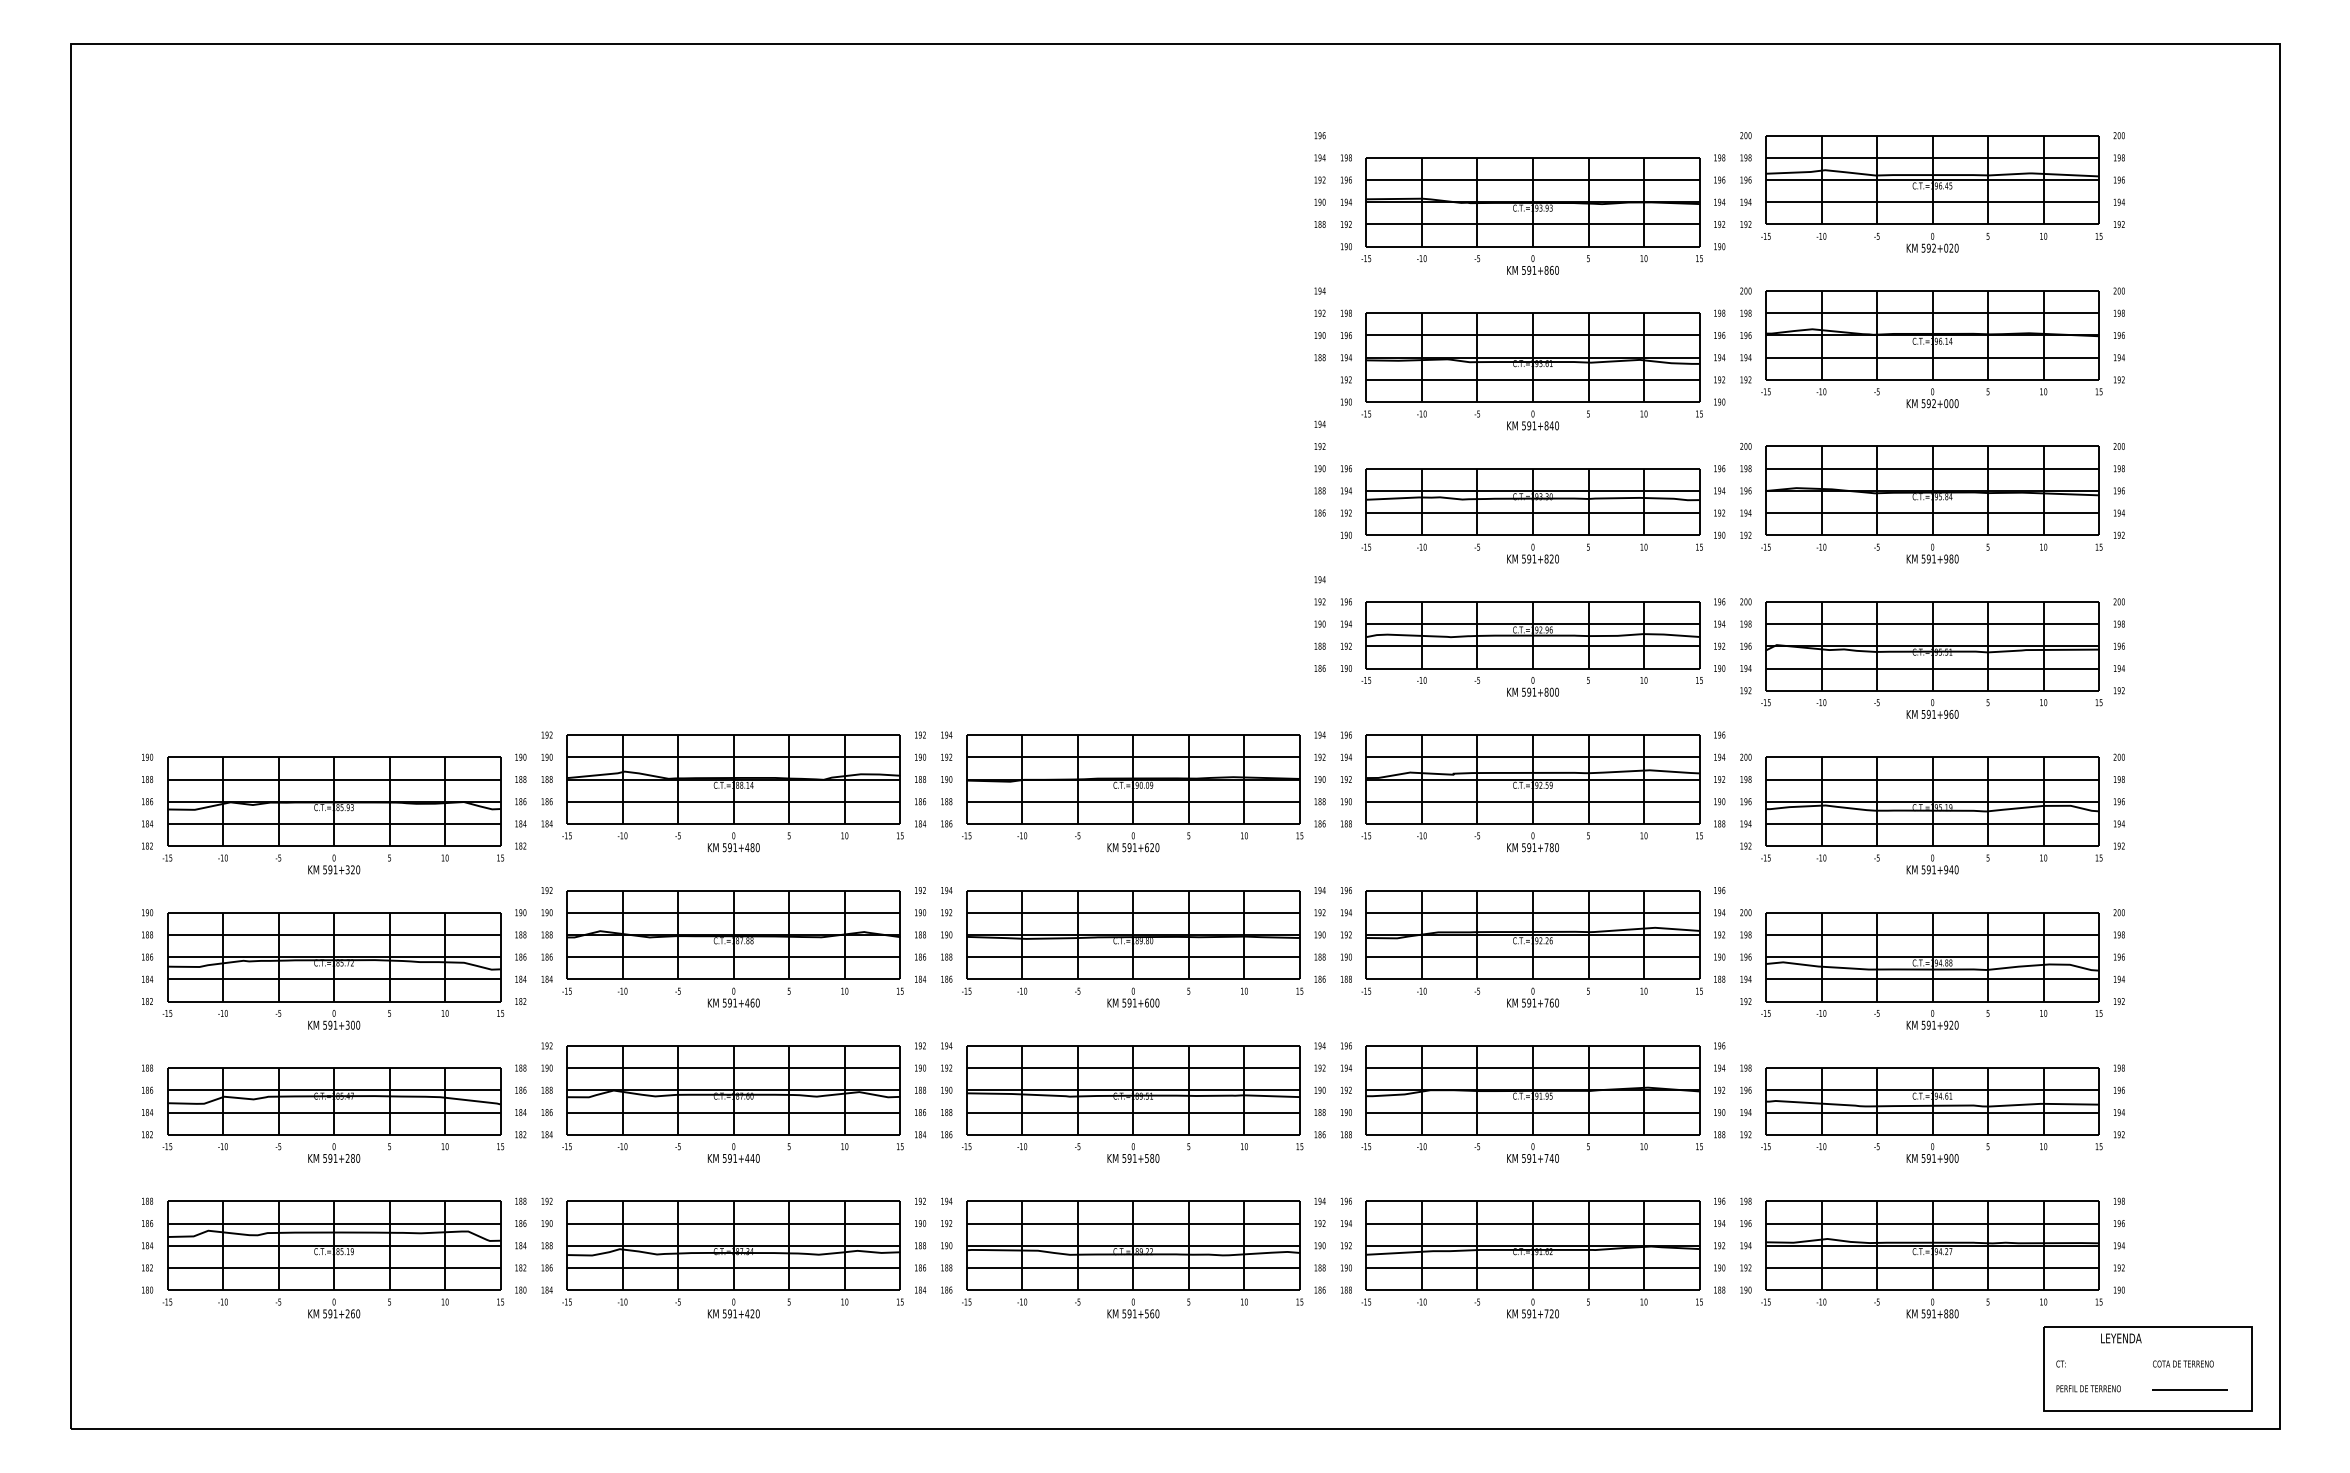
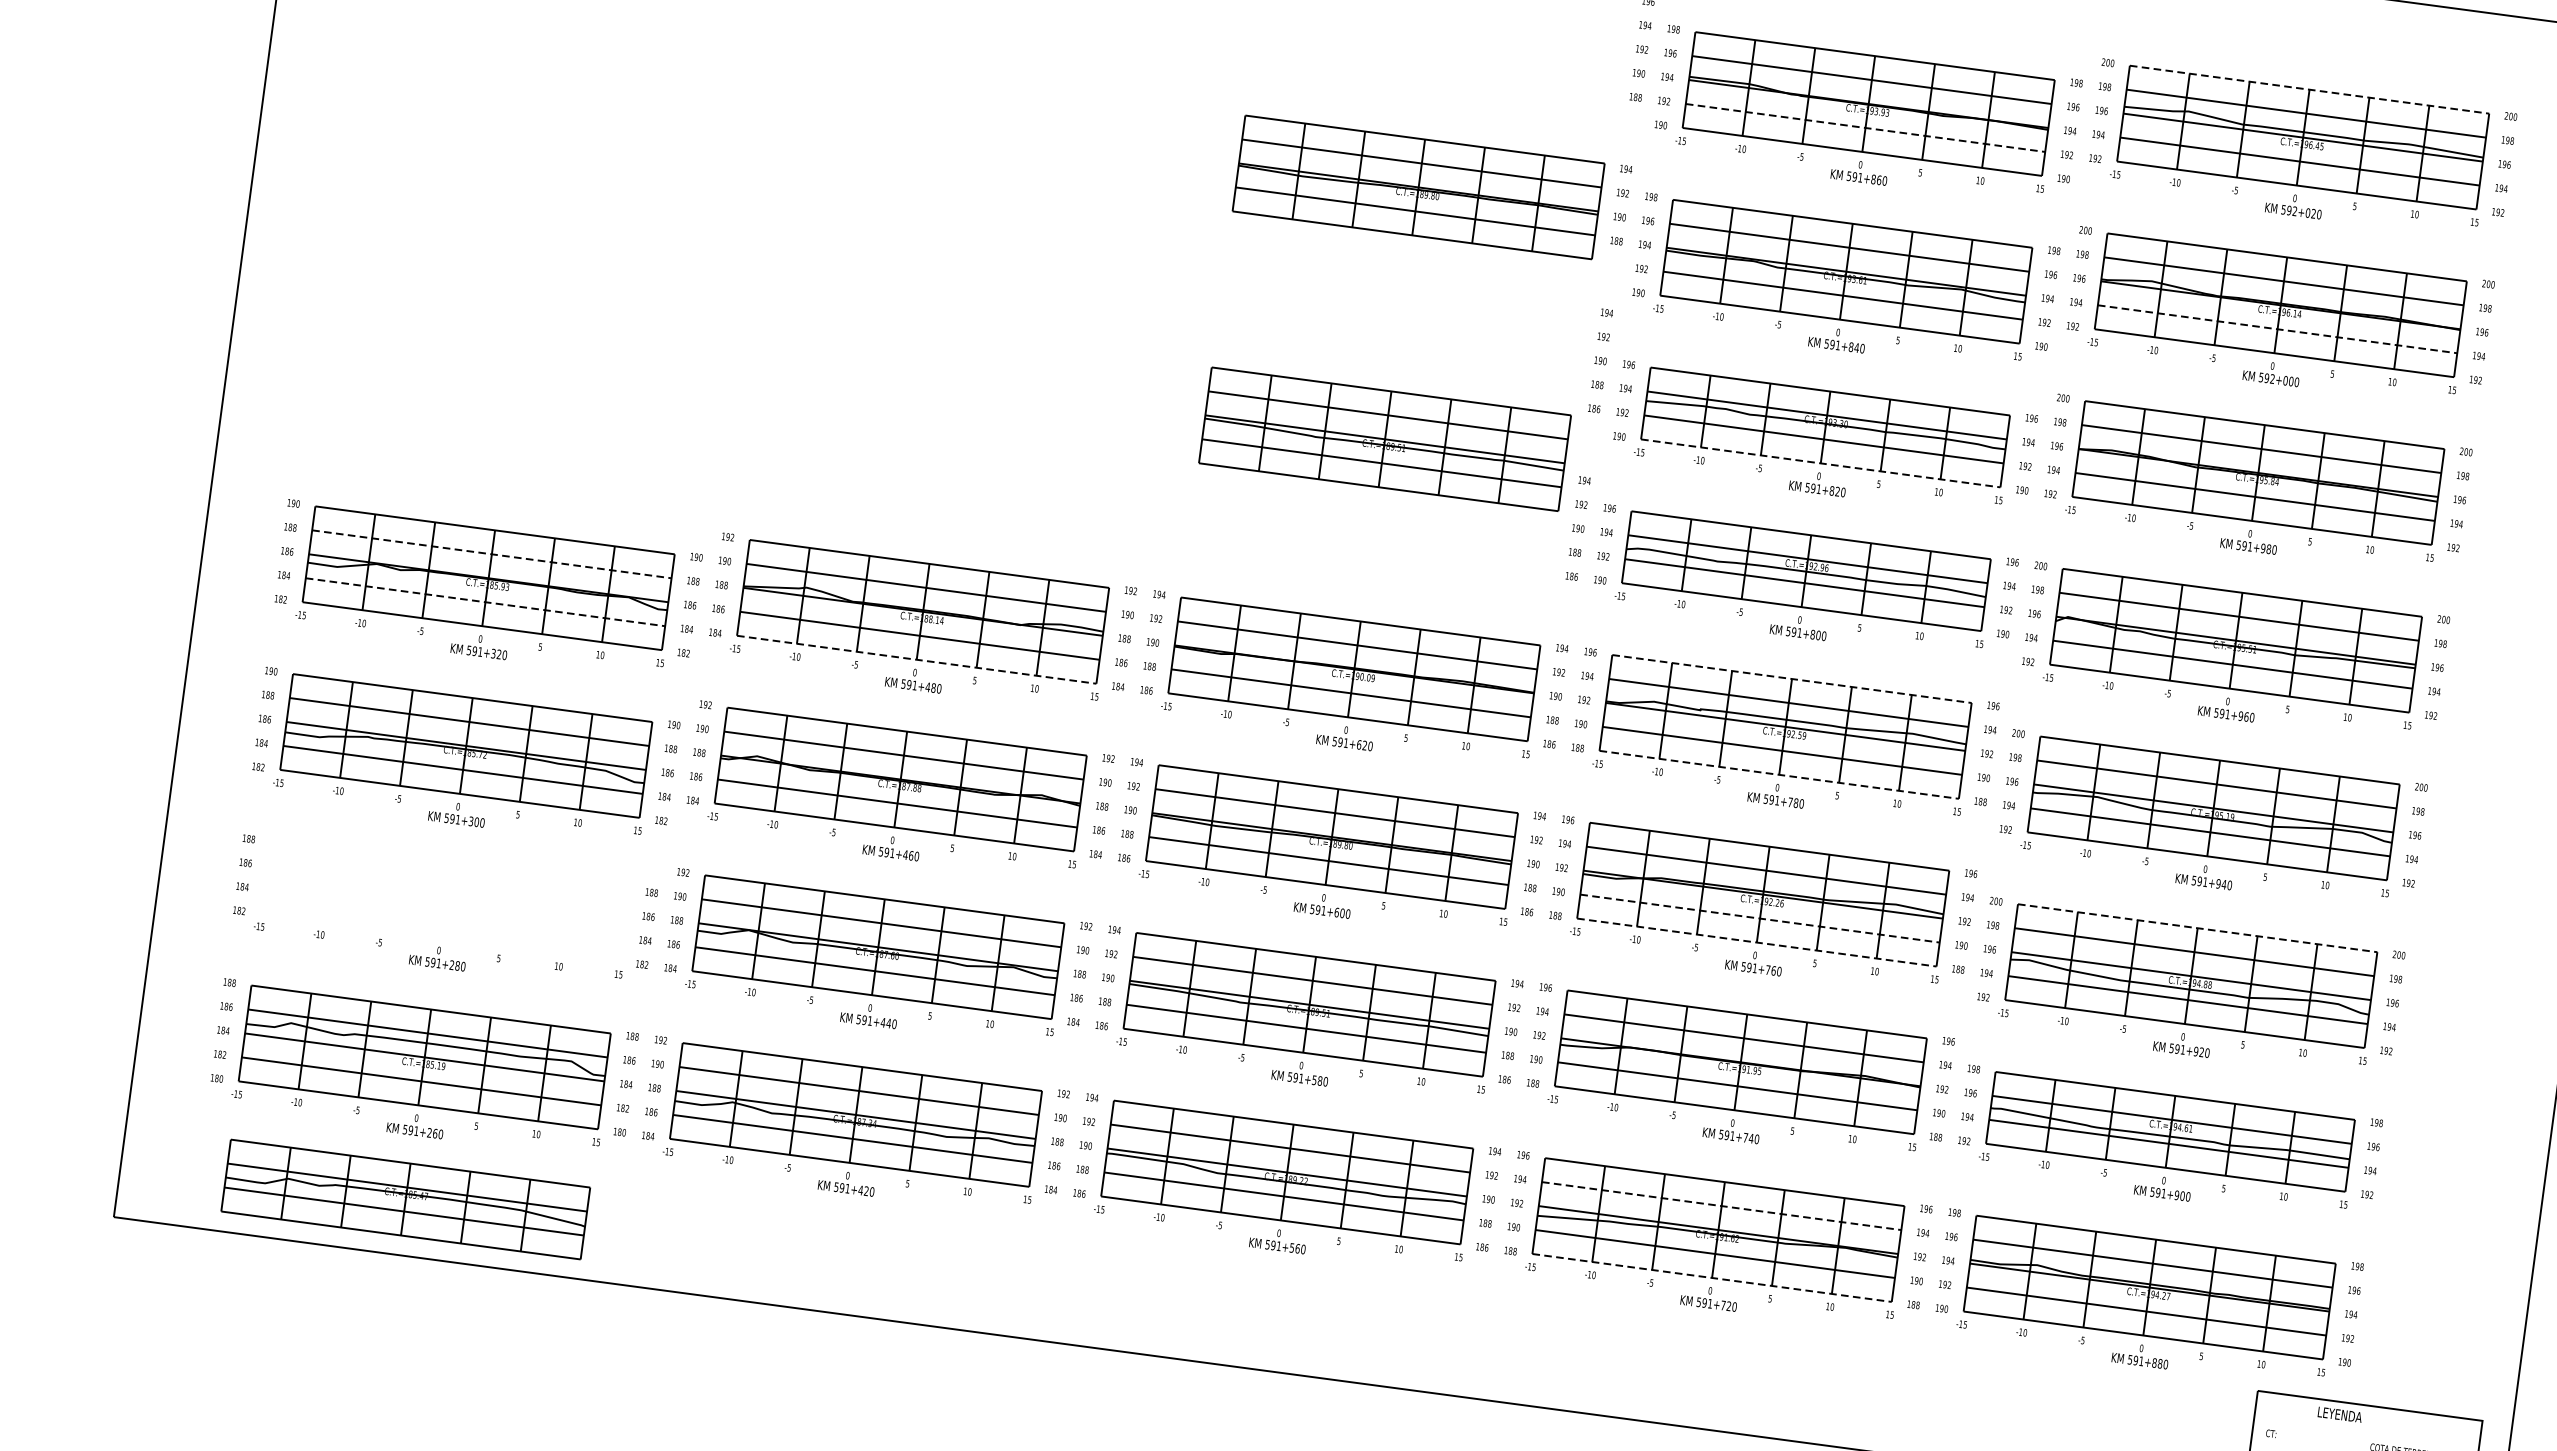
line: (1932, 135) -> (2309, 89), solid -> dashed
line: (1532, 224) -> (1864, 127), solid -> dashed
part: (1133, 332) -> (1418, 187), added
line: (1932, 357) -> (2277, 329), solid -> dashed
line: (1532, 535) -> (1820, 463), solid -> dashed
part: (1133, 566) -> (1385, 439), added
line: (1532, 735) -> (1791, 679), solid -> dashed
line: (334, 779) -> (492, 554), solid -> dashed
line: (334, 823) -> (485, 601), solid -> dashed
line: (733, 823) -> (916, 659), solid -> dashed
line: (1532, 823) -> (1778, 774), solid -> dashed
line: (1932, 912) -> (2197, 927), solid -> dashed
line: (1532, 957) -> (1759, 918), solid -> dashed
line: (1532, 979) -> (1756, 942), solid -> dashed
part: (334, 1101) -> (406, 1199), moved
line: (1532, 1223) -> (1721, 1205), solid -> dashed
line: (1532, 1290) -> (1711, 1278), solid -> dashed

